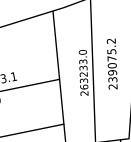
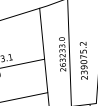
text: (111, 63) -> (83, 60), moved

